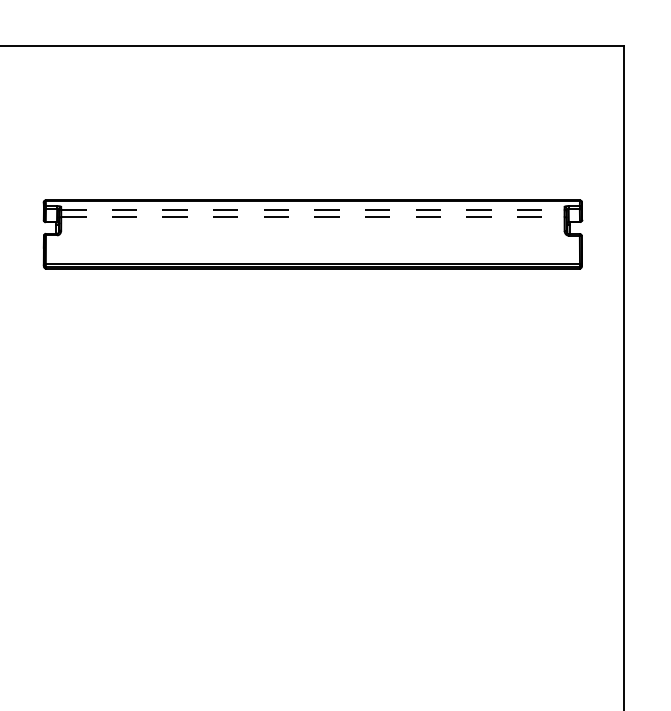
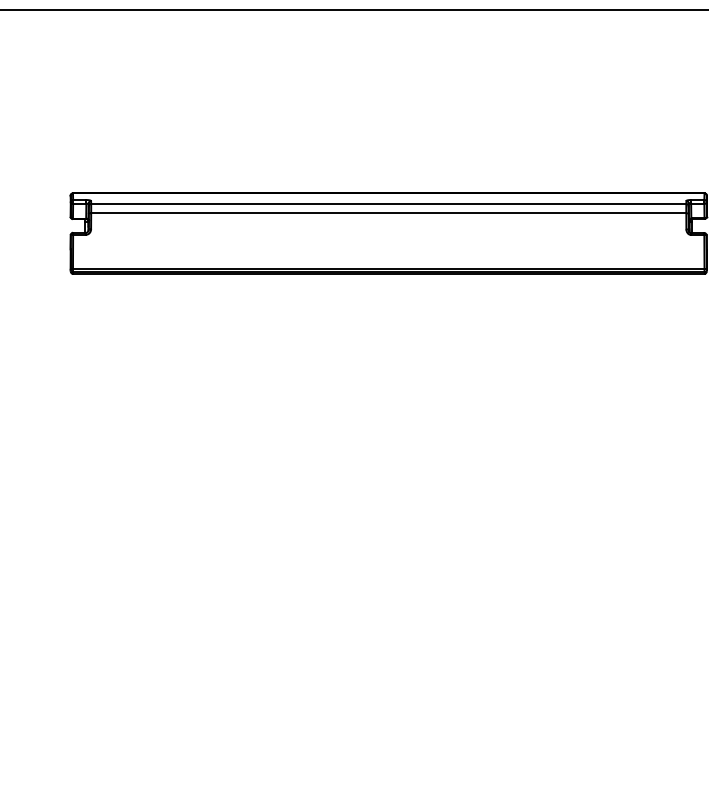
line: (312, 209) -> (388, 204), dashed -> solid
line: (312, 217) -> (388, 213), dashed -> solid

